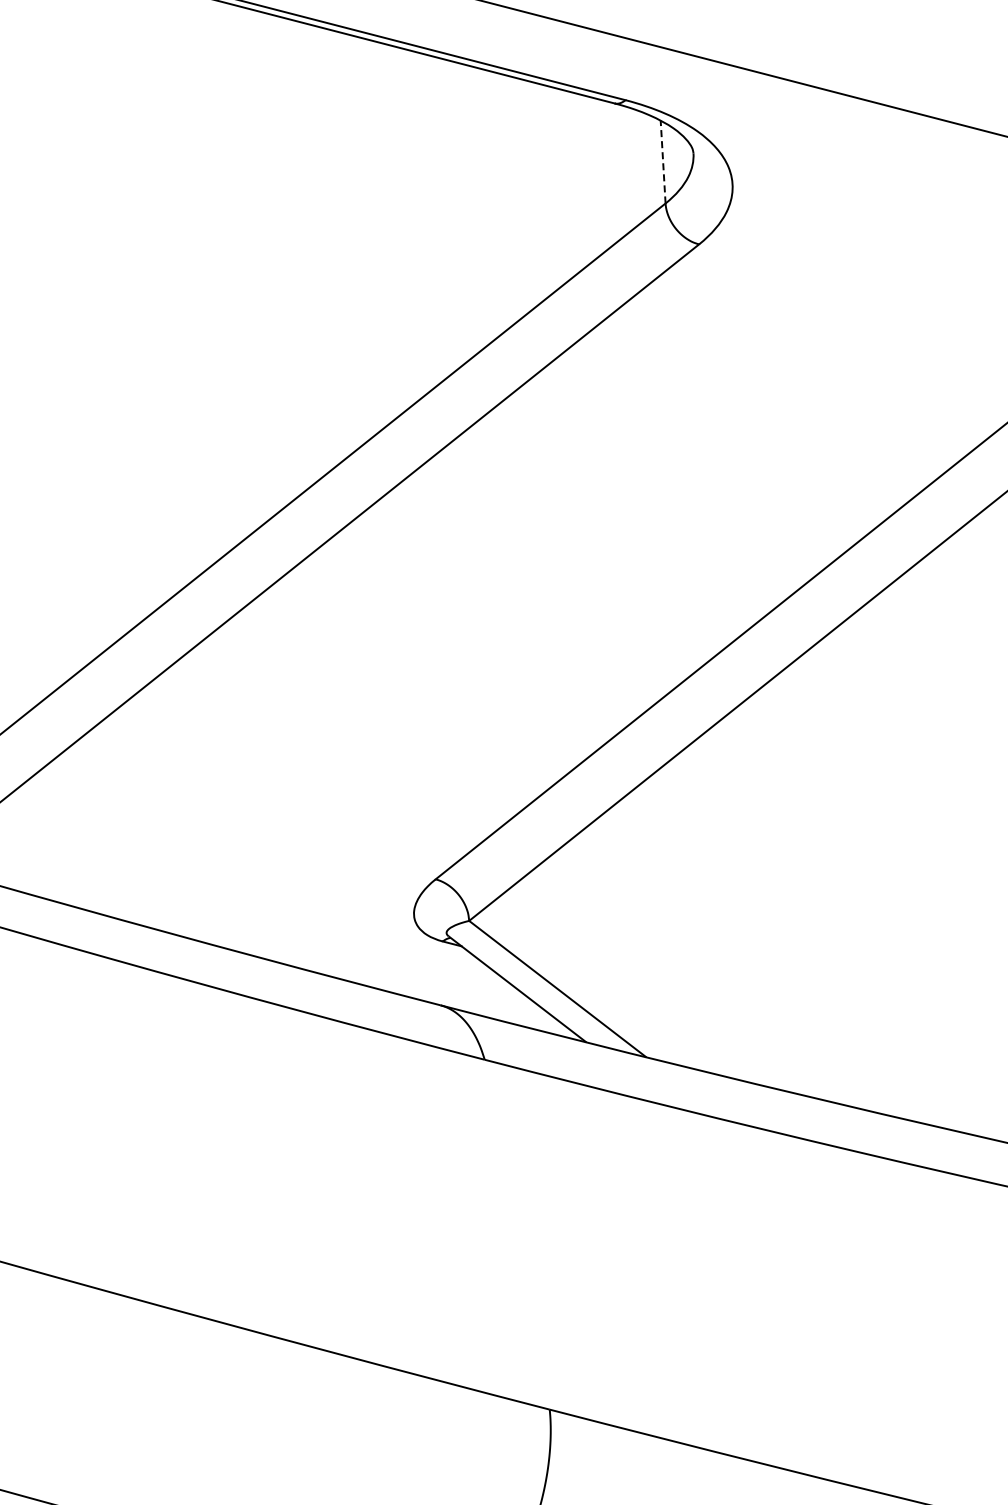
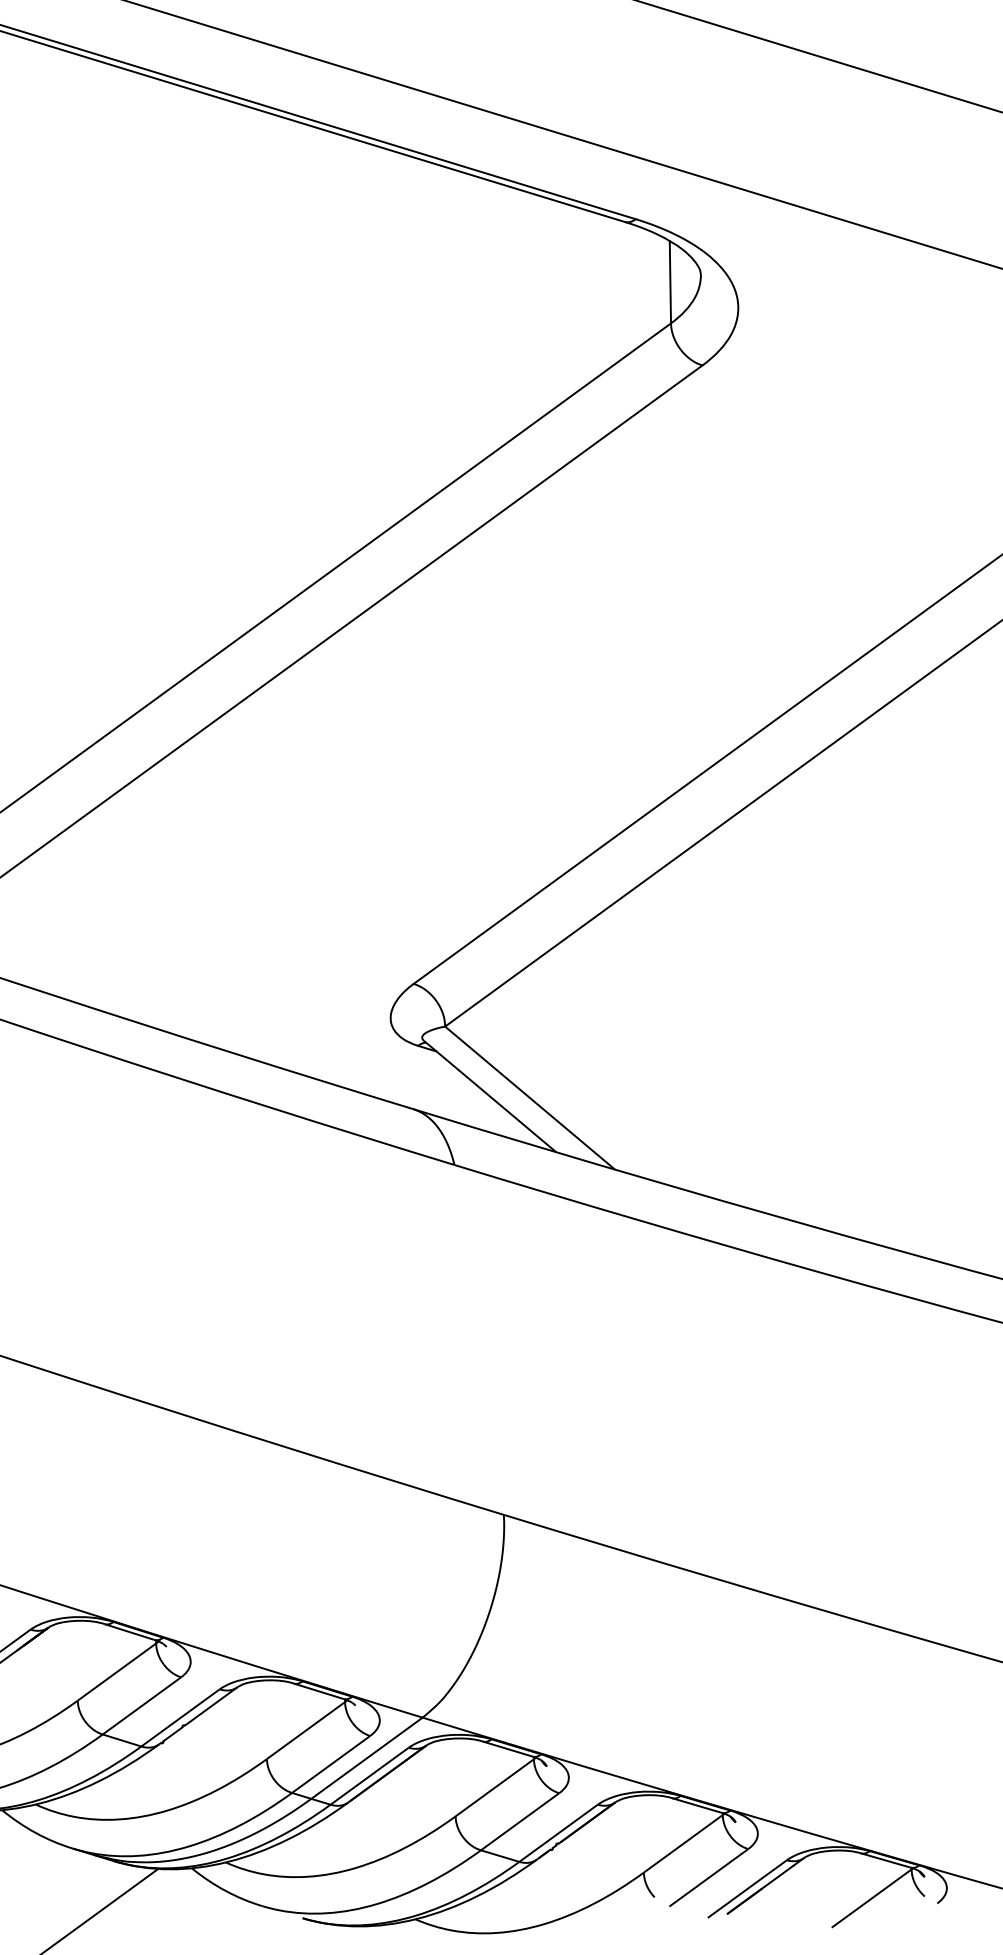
line: (663, 161) -> (670, 281), dashed -> solid

